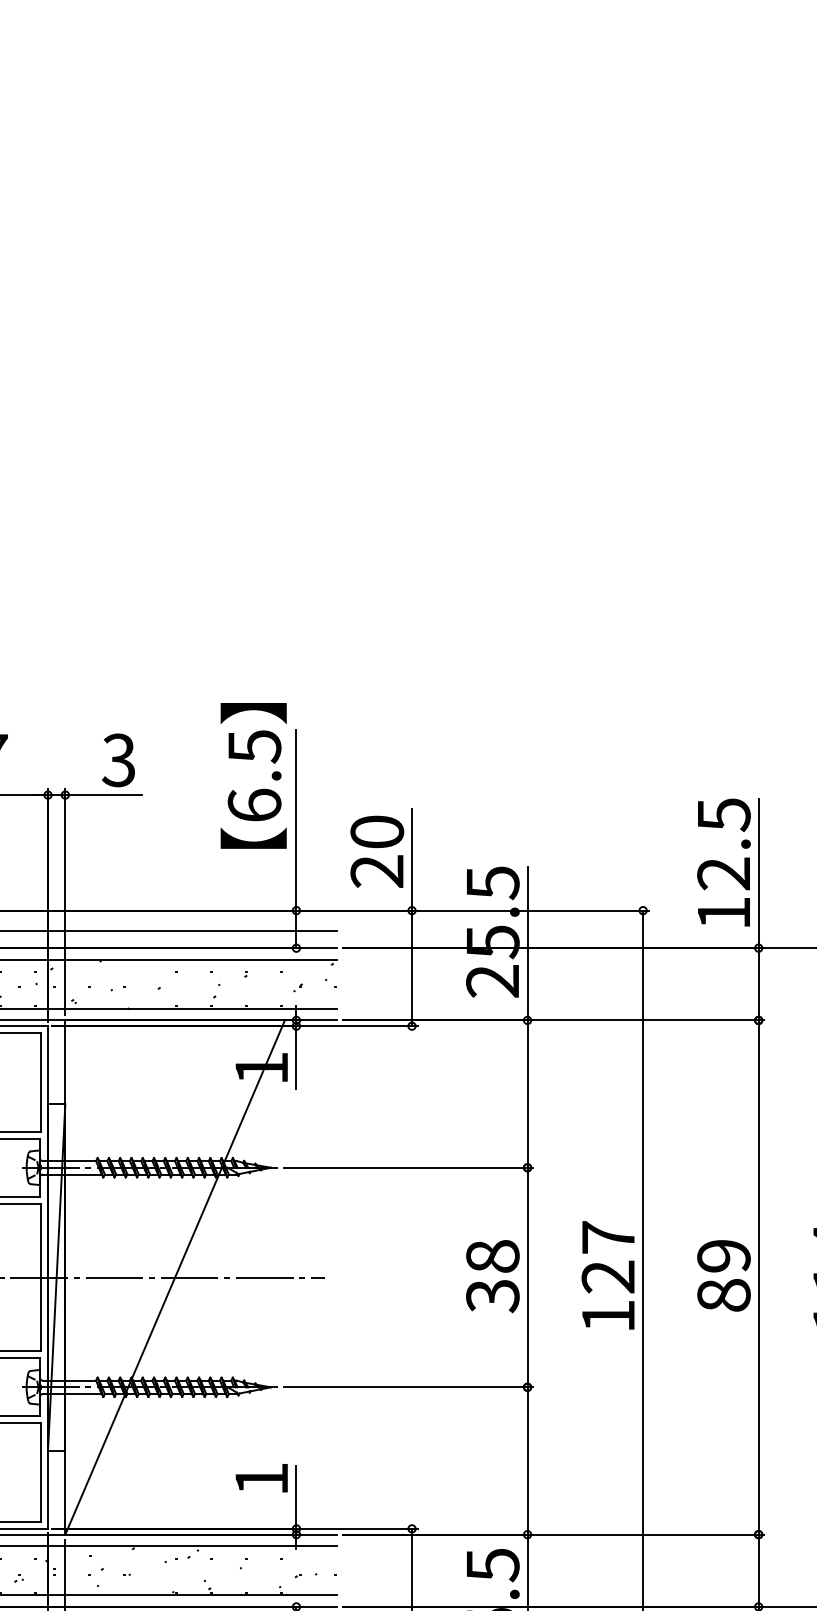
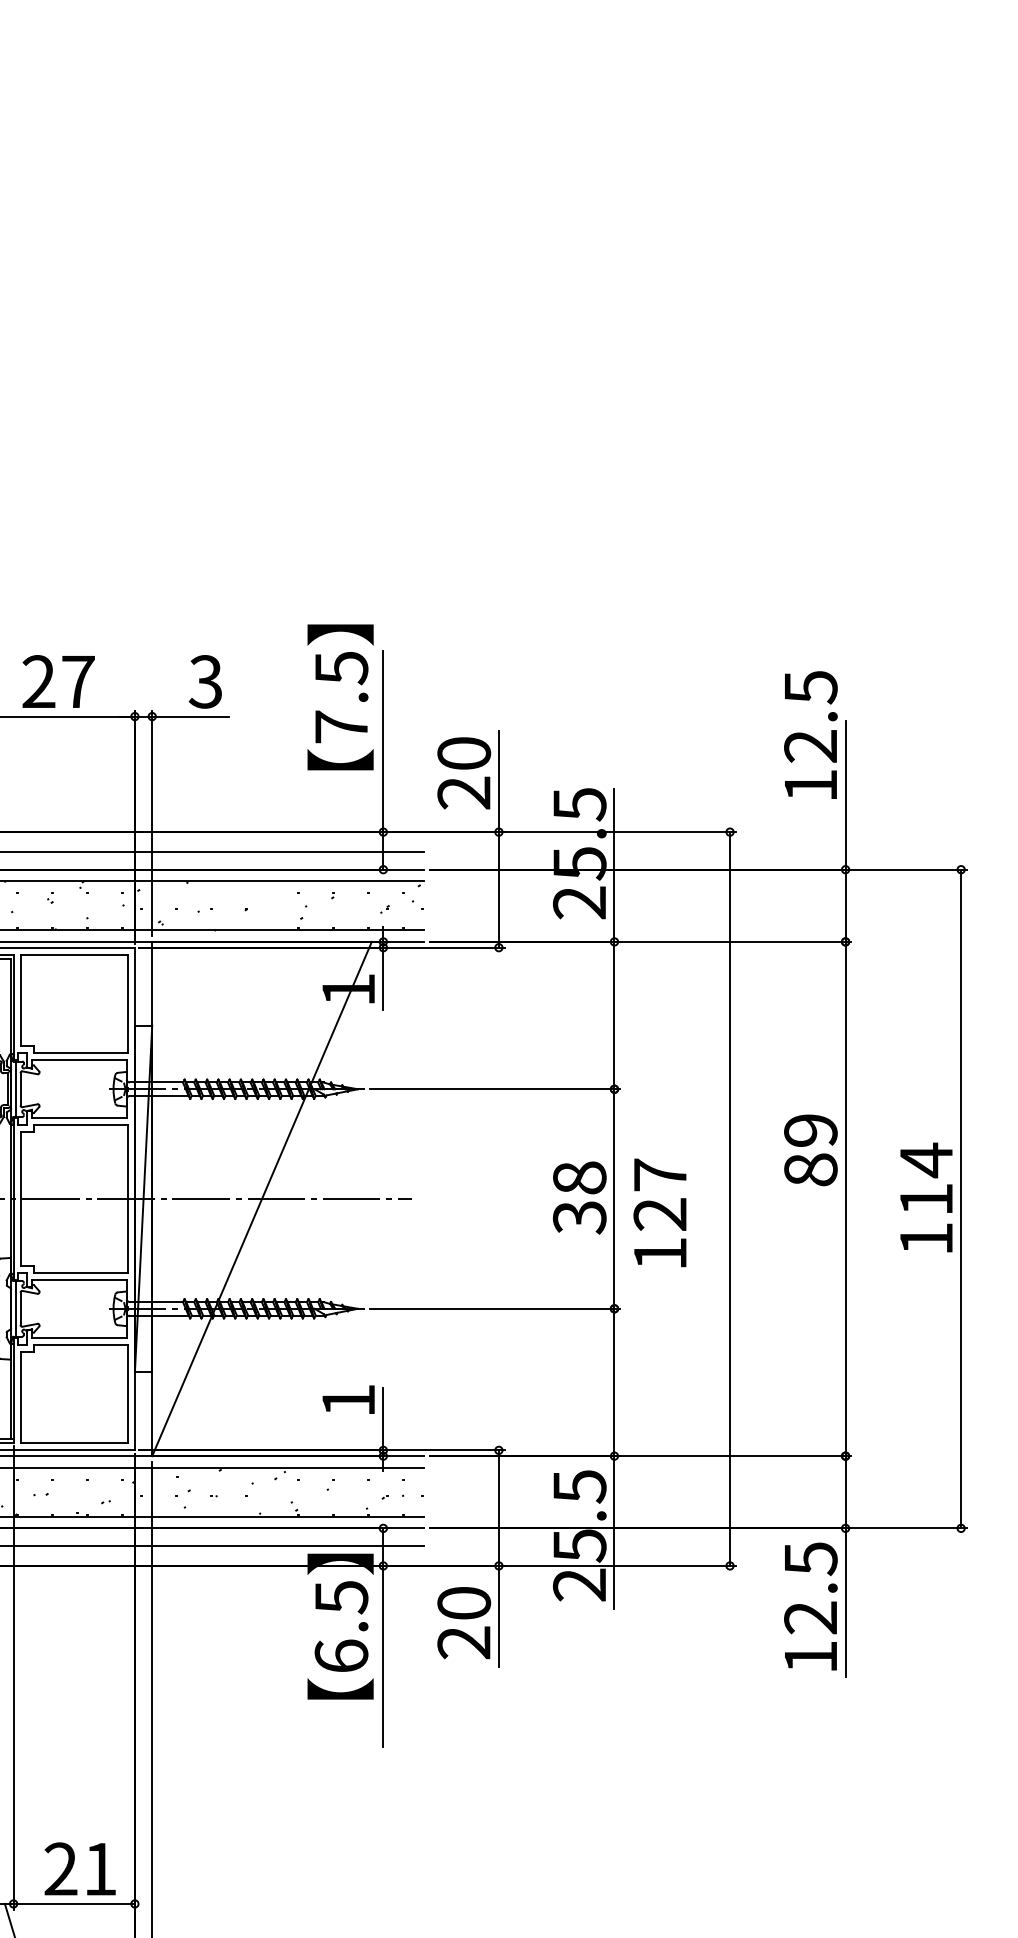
text: (254, 805) -> (341, 726), 6.5 -> 7.5
text: (723, 862) -> (810, 734), moved
text: (607, 1275) -> (659, 1212), moved
text: (723, 1276) -> (810, 1150), moved

